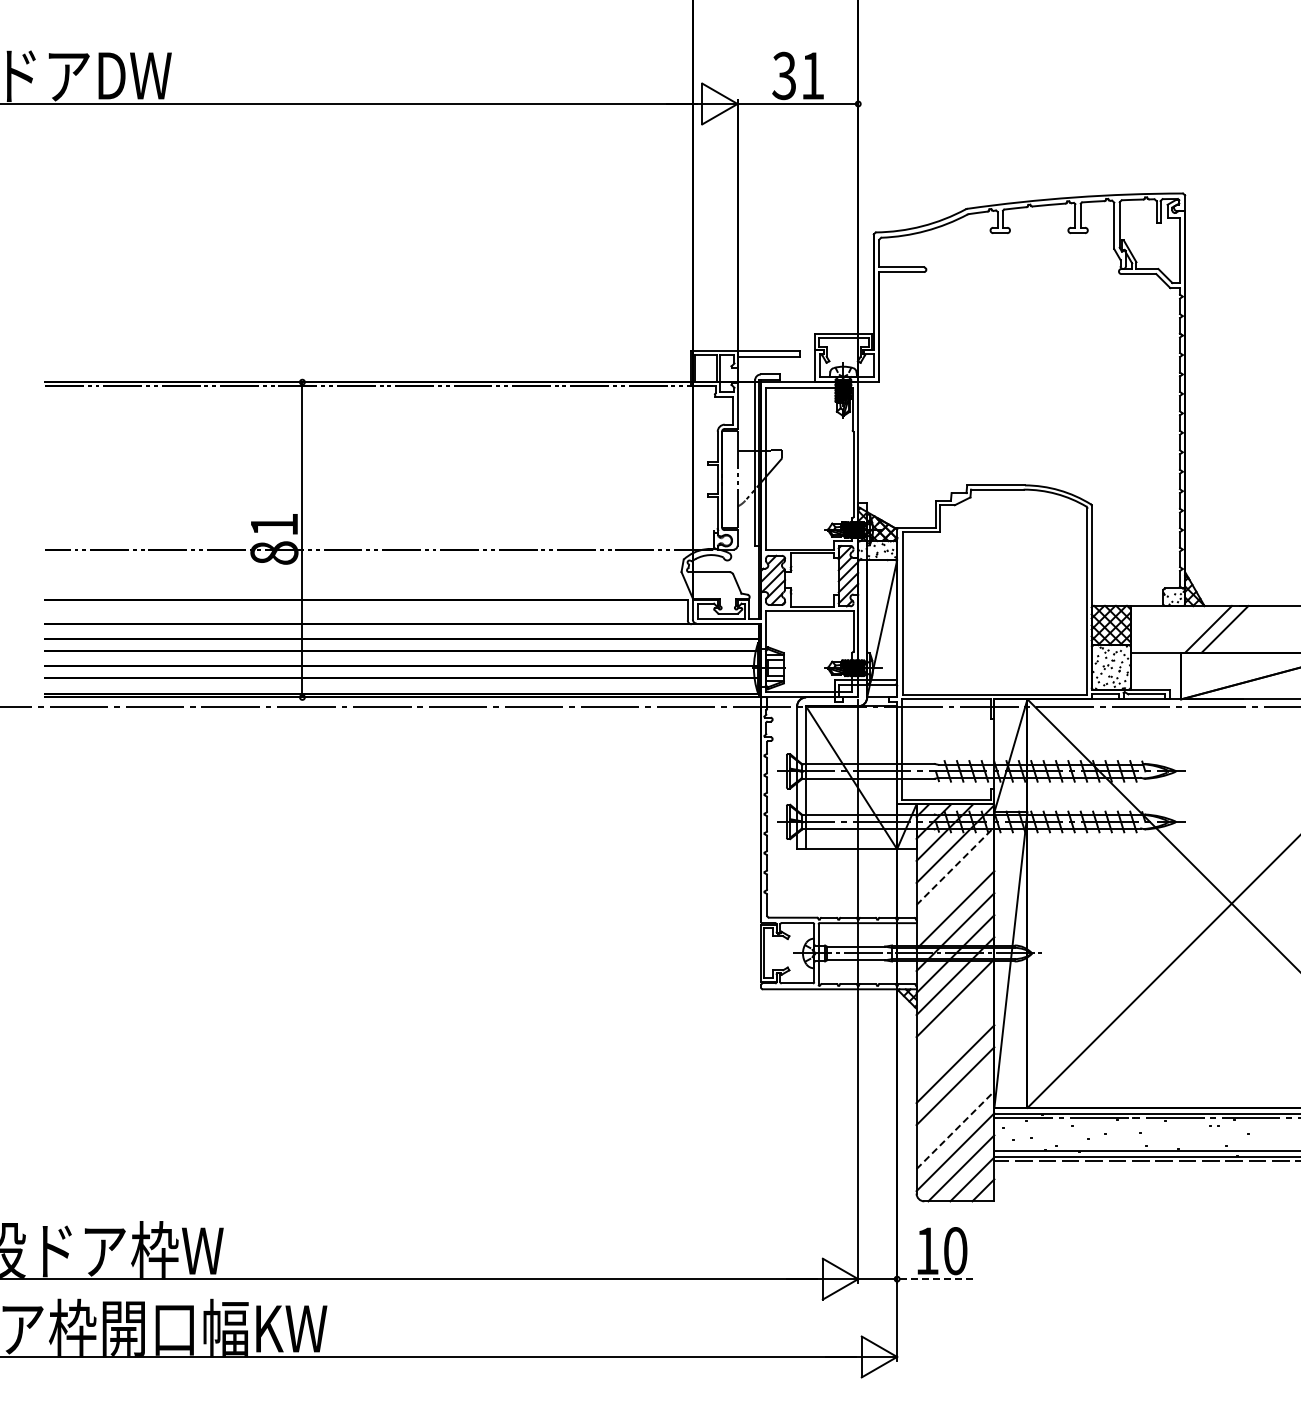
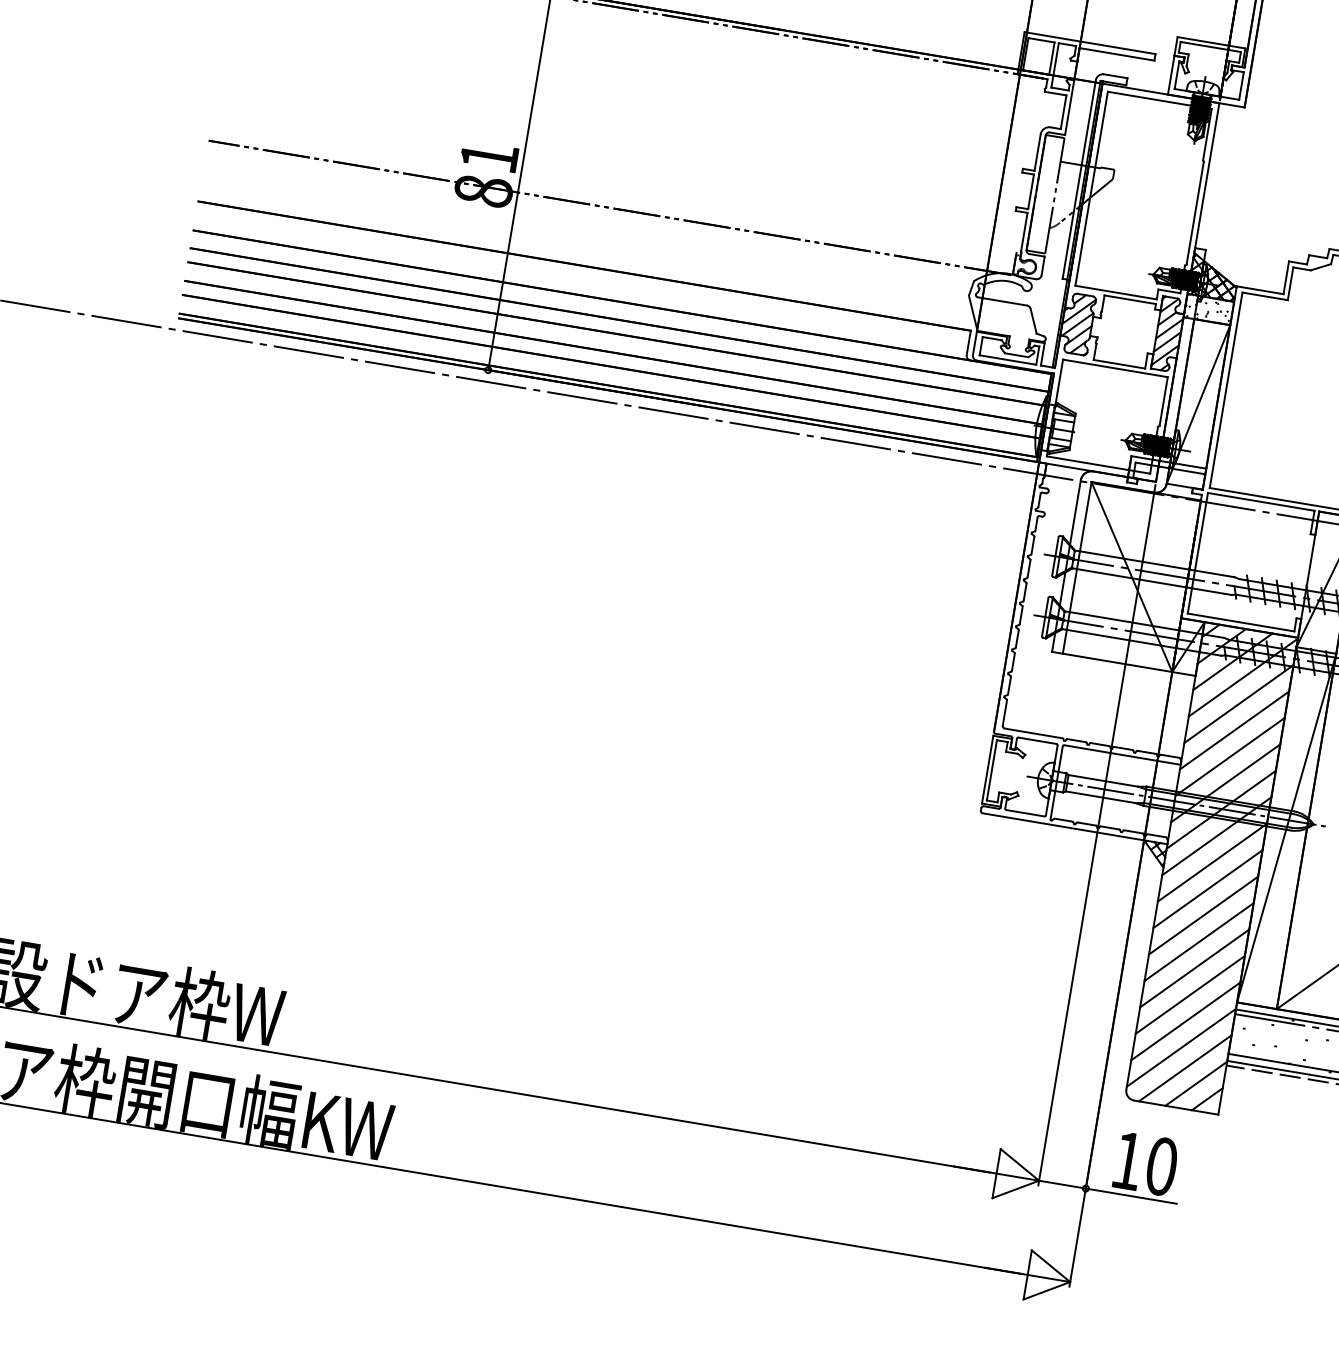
line: (955, 865) -> (1239, 703), dashed -> solid
line: (955, 887) -> (1234, 729), added
line: (955, 1020) -> (1207, 889), added
line: (955, 1042) -> (1203, 915), added
line: (955, 1108) -> (1190, 995), added
line: (955, 1129) -> (1186, 1020), dashed -> solid
line: (934, 1279) -> (1130, 1196), dashed -> solid

